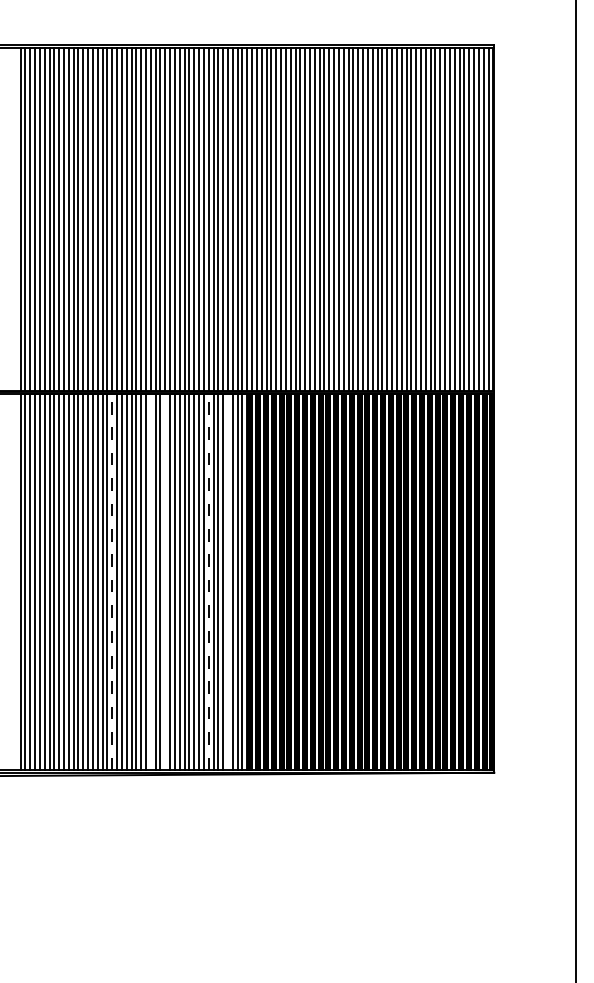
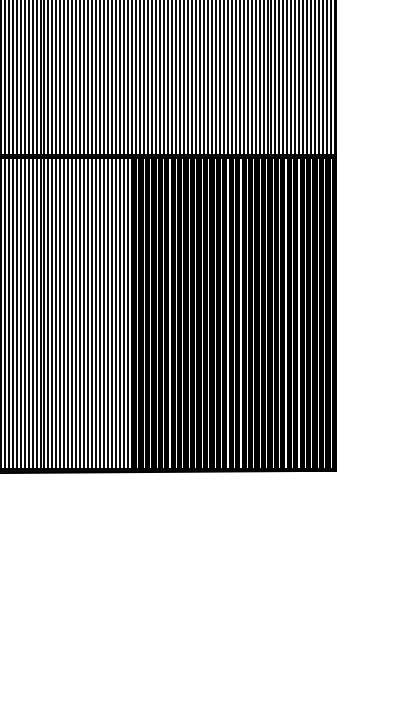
line: (112, 582) -> (20, 313), dashed -> solid
line: (150, 582) -> (52, 313), added
line: (165, 582) -> (64, 313), added
line: (208, 582) -> (100, 313), dashed -> solid
line: (228, 582) -> (116, 313), added

